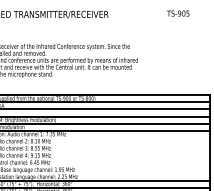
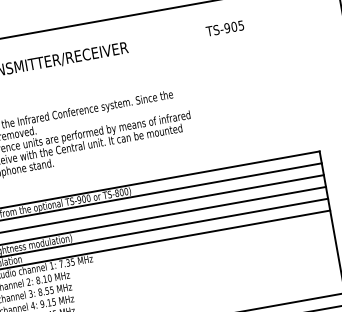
text: (178, 13) -> (225, 28), moved

